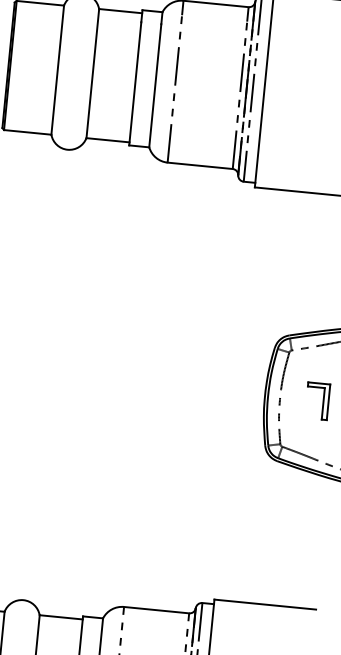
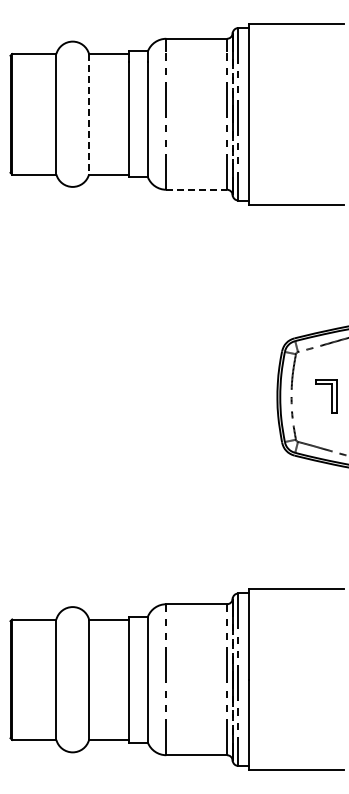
line: (93, 73) -> (89, 114), solid -> dashed
line: (201, 165) -> (197, 189), solid -> dashed

